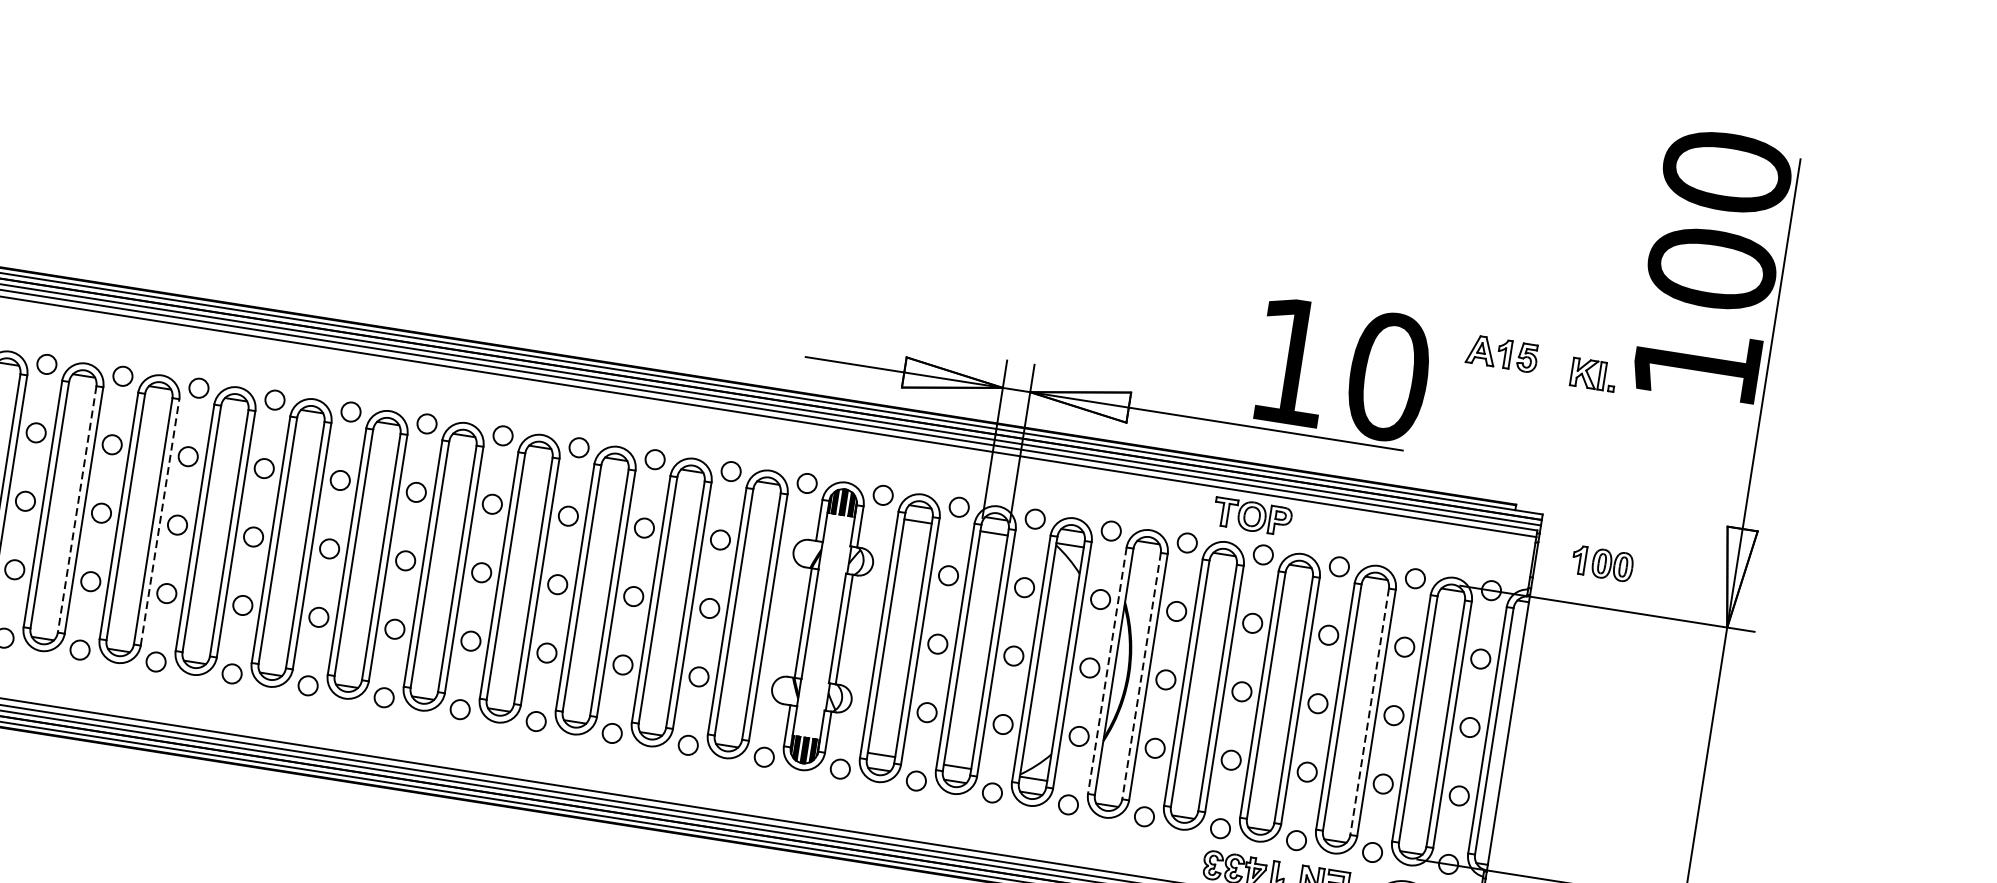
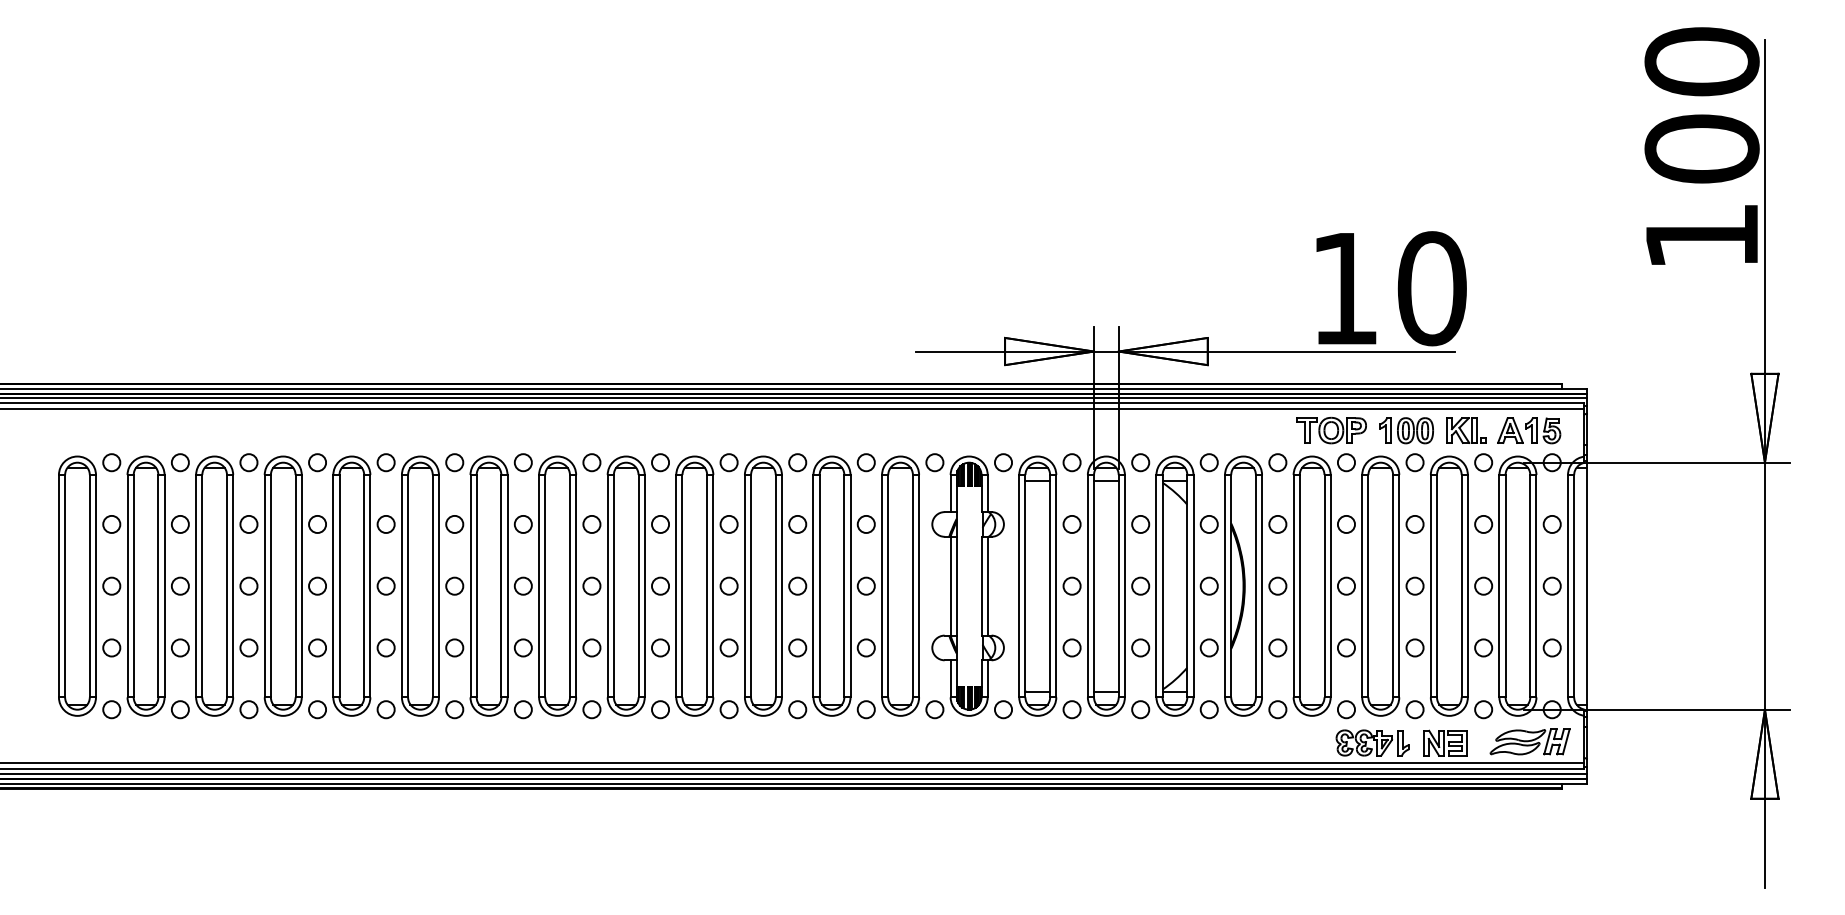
part: (1502, 353) -> (1529, 430), moved
part: (1593, 374) -> (1466, 430), moved
line: (77, 509) -> (295, 586), dashed -> solid
line: (160, 521) -> (370, 585), dashed -> solid
part: (1602, 563) -> (1406, 430), moved
line: (1107, 671) -> (1225, 586), dashed -> solid
line: (1141, 676) -> (1255, 586), dashed -> solid
line: (1369, 712) -> (1461, 586), dashed -> solid

